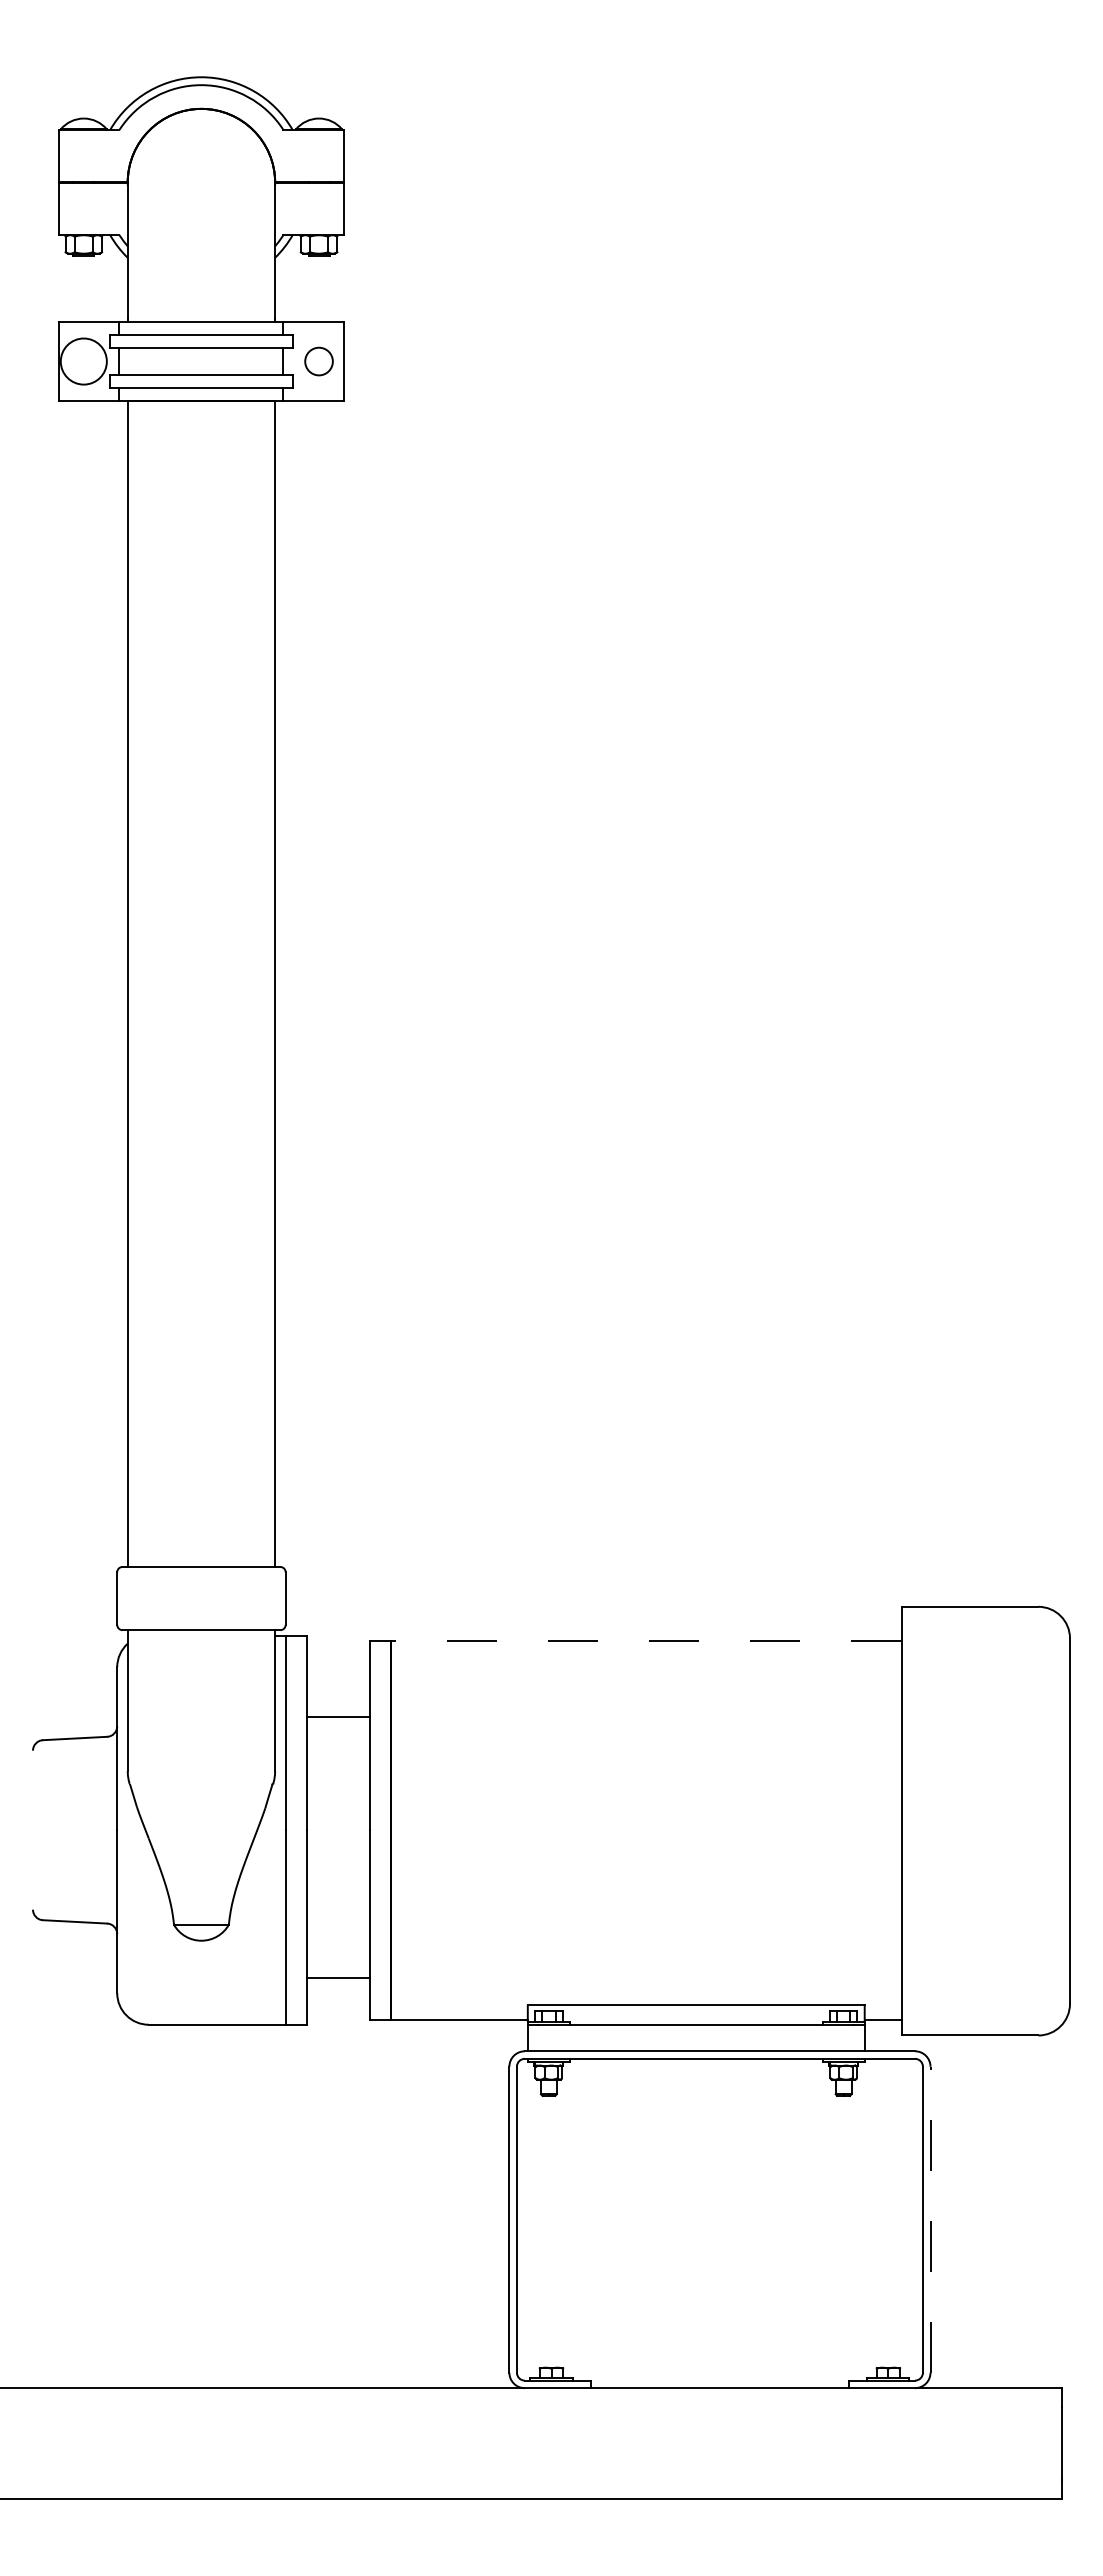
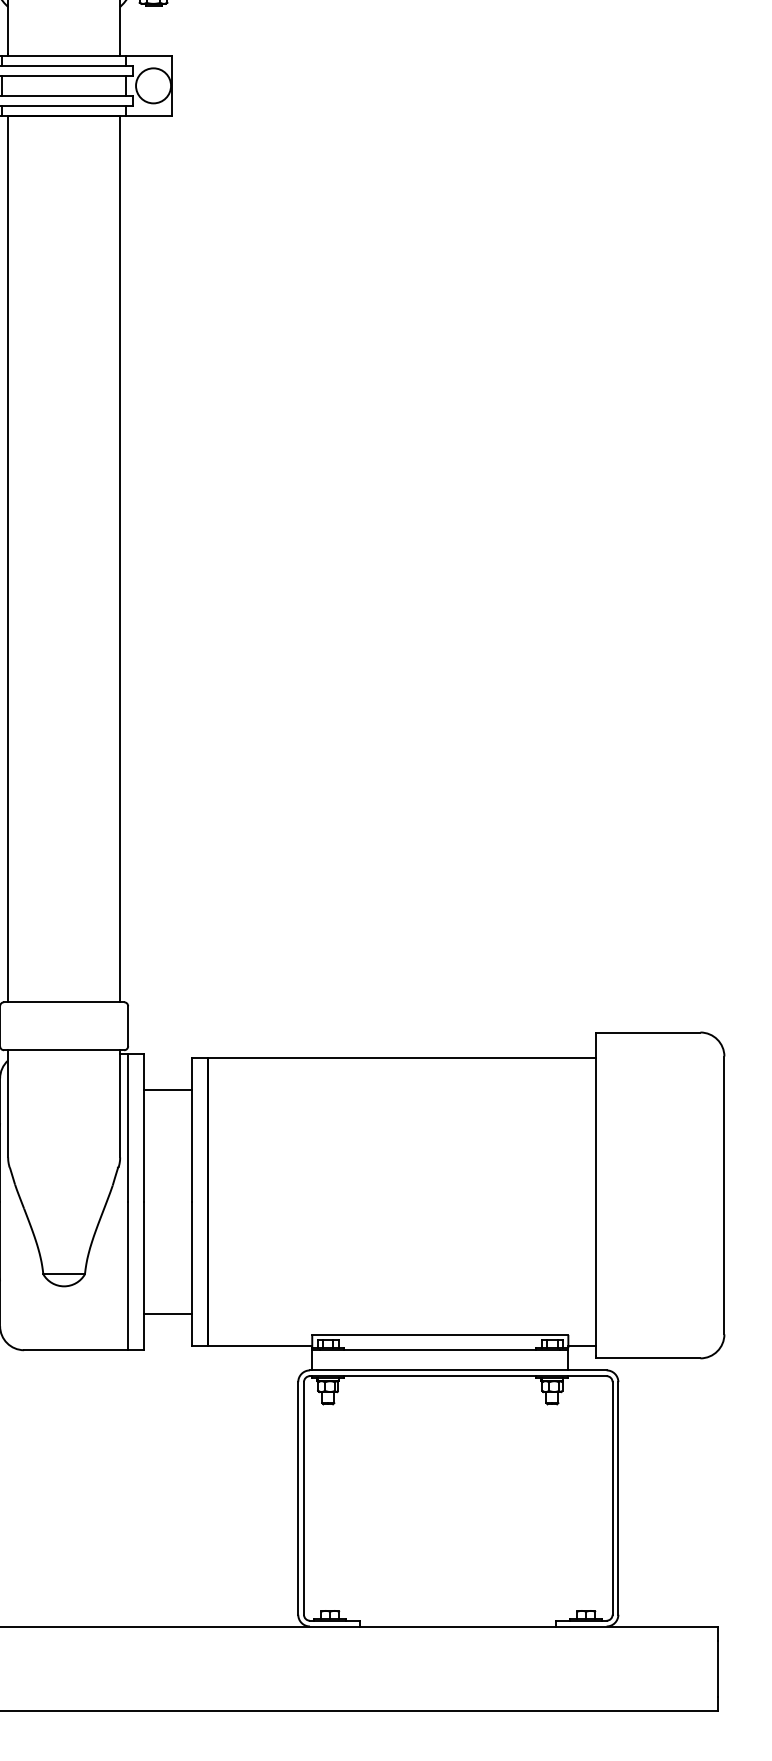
circle: (319, 361) -> (153, 85), size x1.67
line: (645, 1640) -> (401, 1058), dashed -> solid
line: (337, 1716) -> (167, 1090), moved
line: (930, 2219) -> (618, 1498), dashed -> solid

